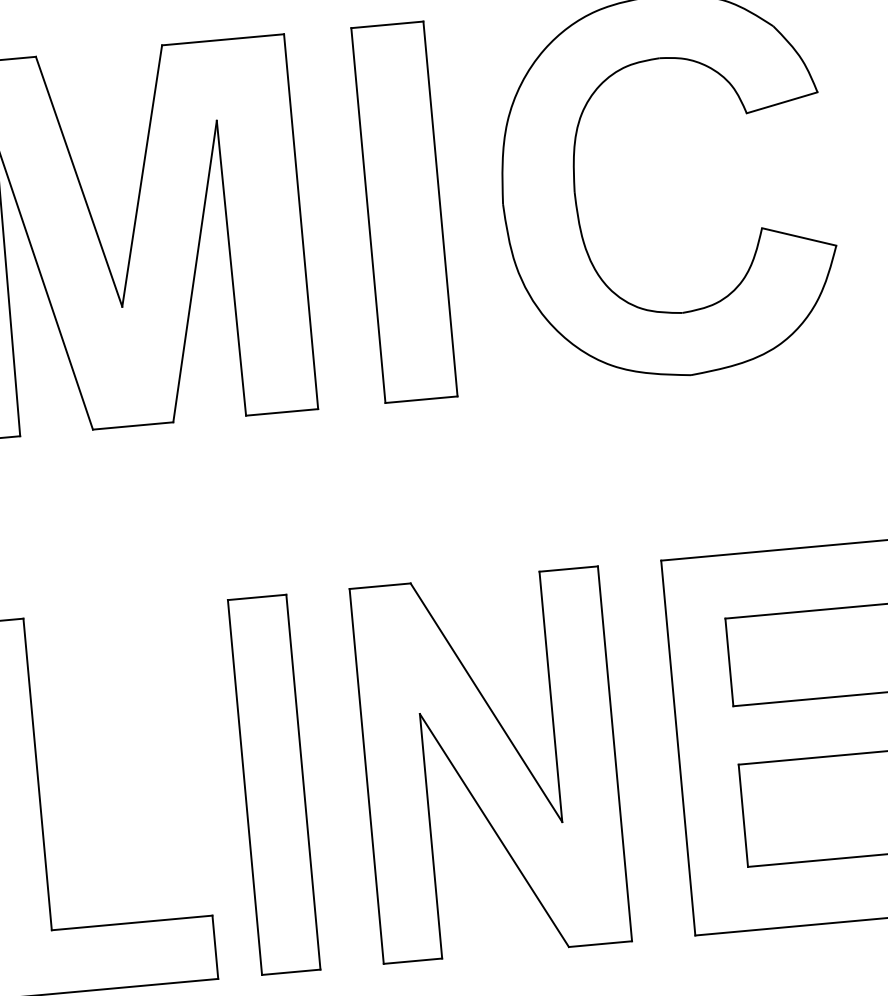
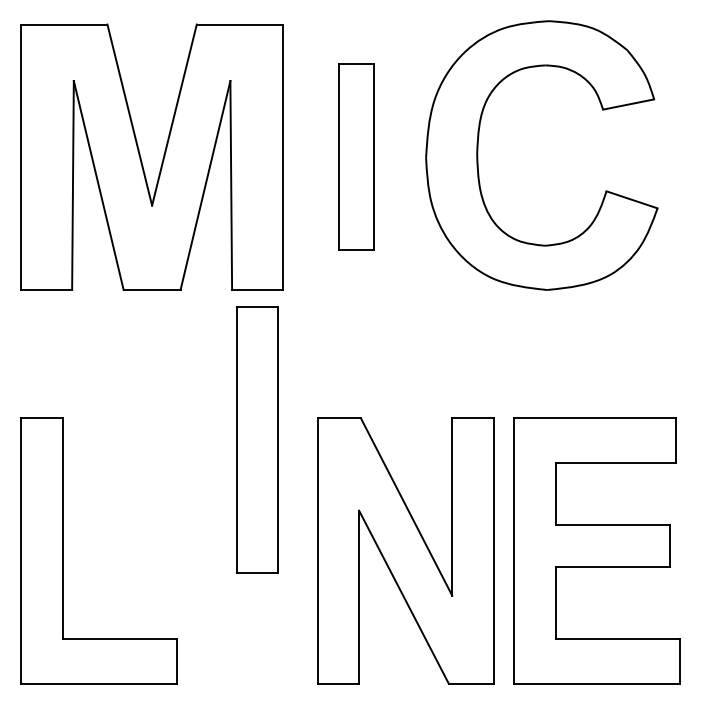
part: (404, 212) -> (356, 157), size x0.7
part: (490, 764) -> (405, 550), moved
part: (274, 783) -> (257, 439), moved

